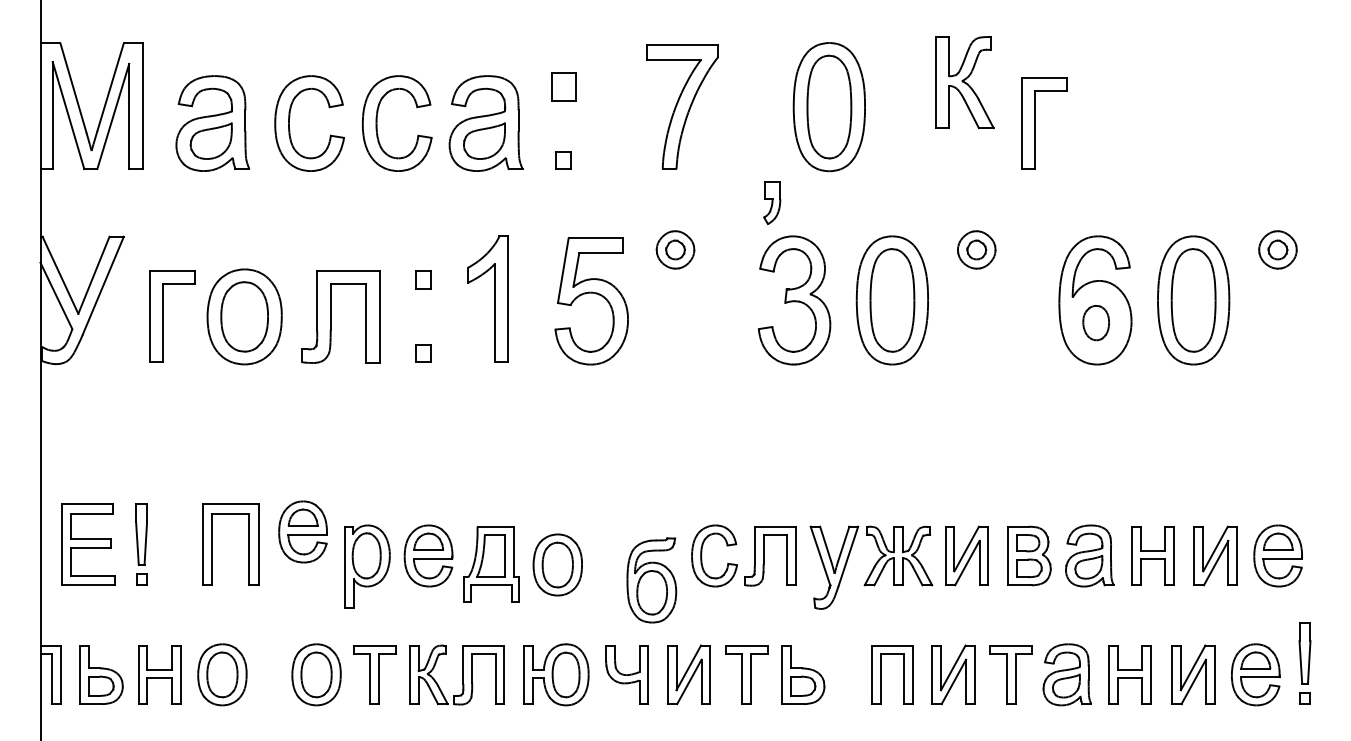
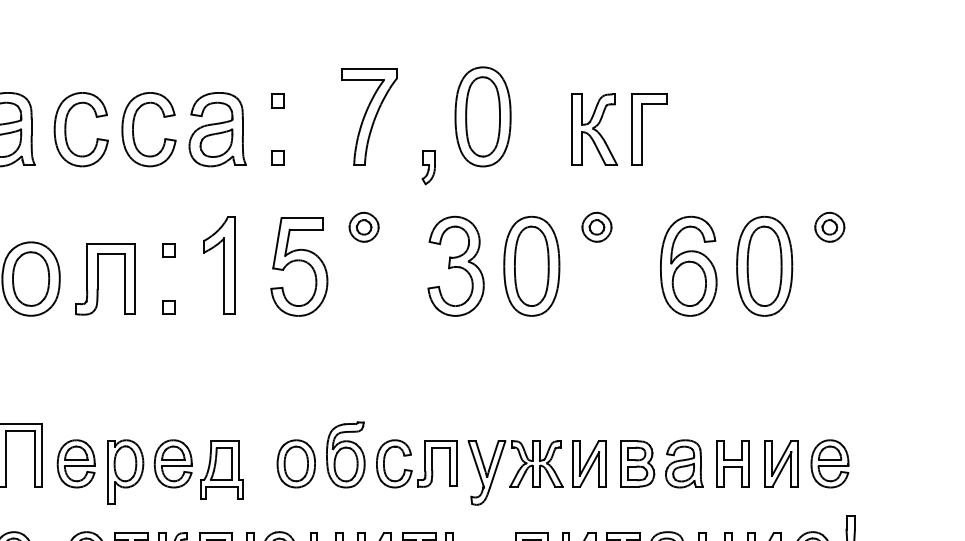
part: (964, 82) -> (594, 129), moved
part: (563, 86) -> (277, 100), size x0.62
part: (772, 203) -> (429, 168), moved
part: (1095, 322) -> (688, 283), size x1.67
part: (302, 531) -> (75, 463), moved
part: (557, 564) -> (296, 463), moved
part: (651, 580) -> (345, 455), moved

